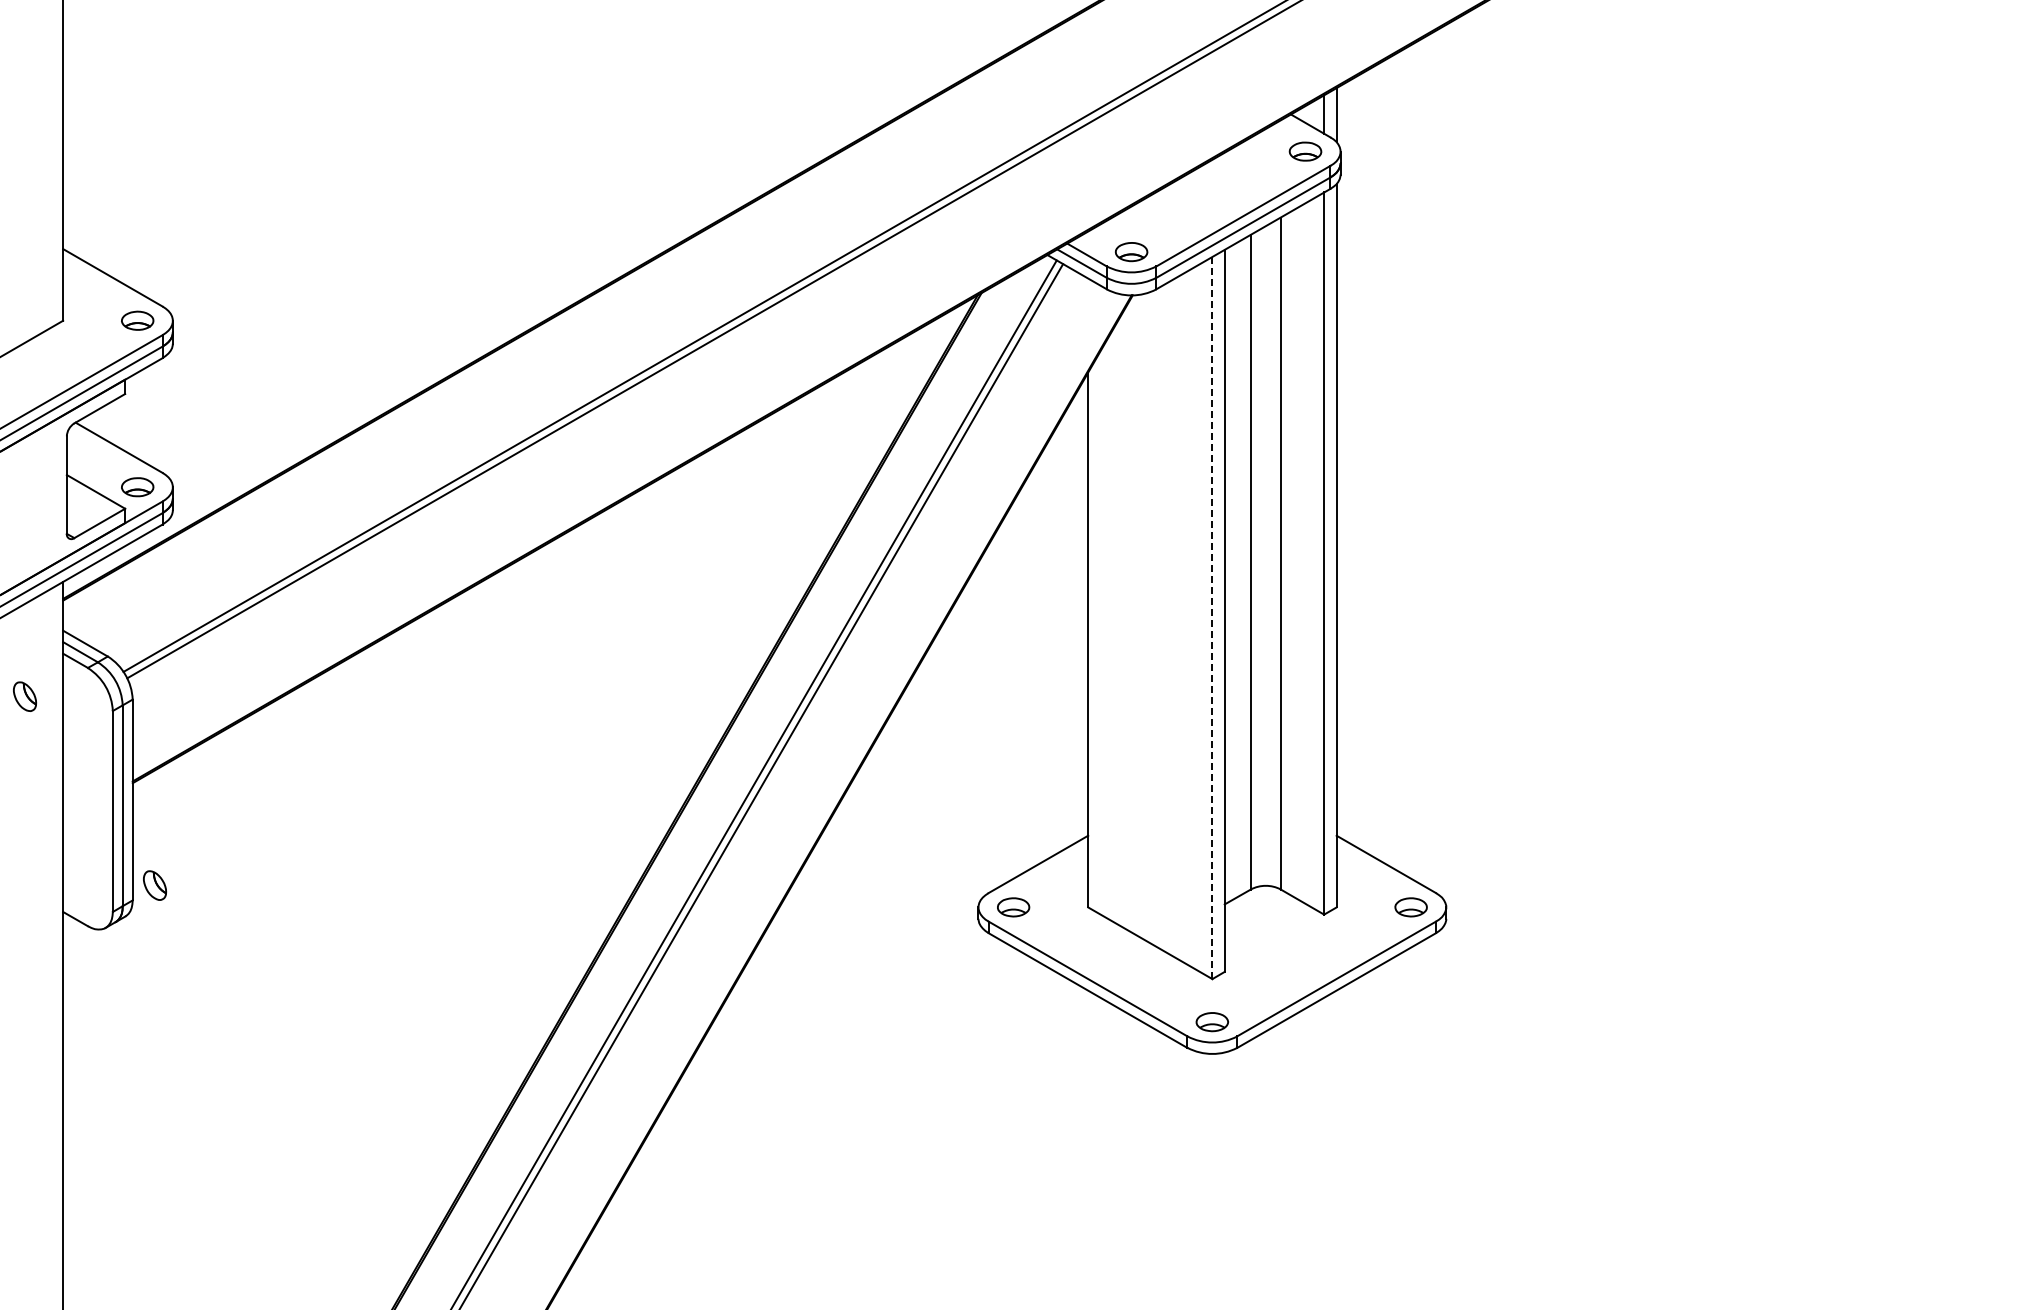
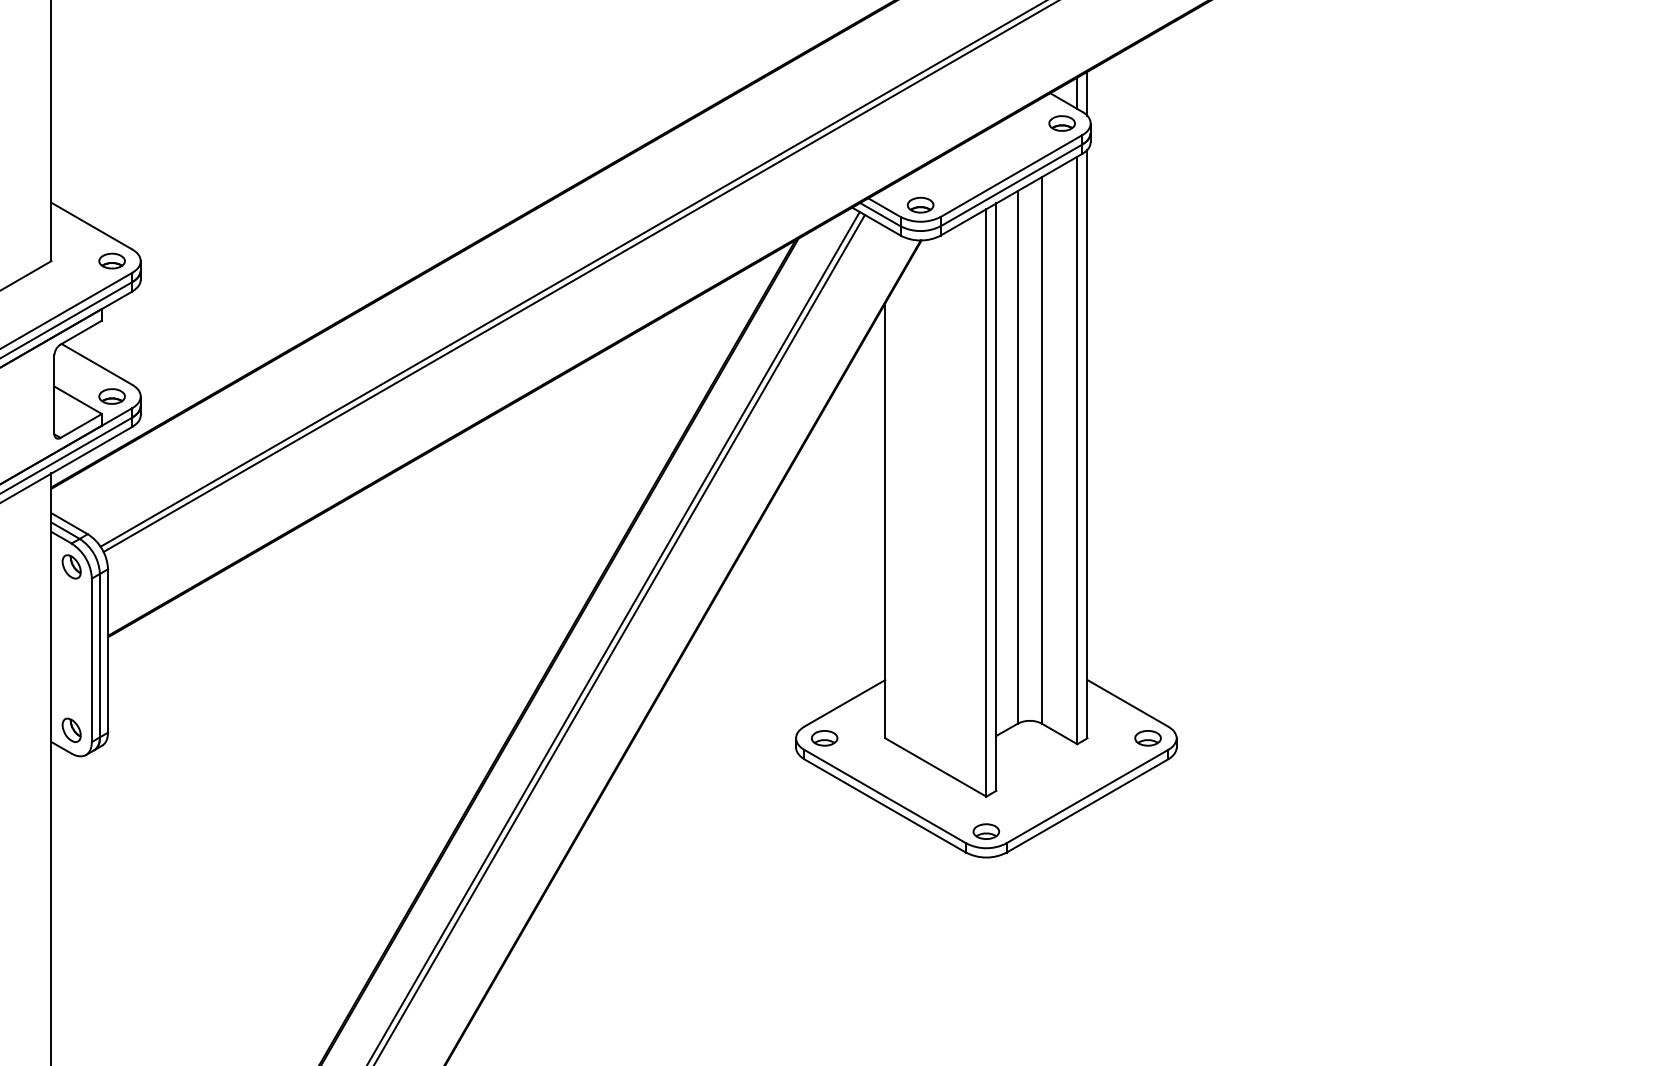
line: (1212, 618) -> (986, 503), dashed -> solid
part: (24, 696) -> (71, 566), moved
part: (154, 885) -> (71, 730), moved

